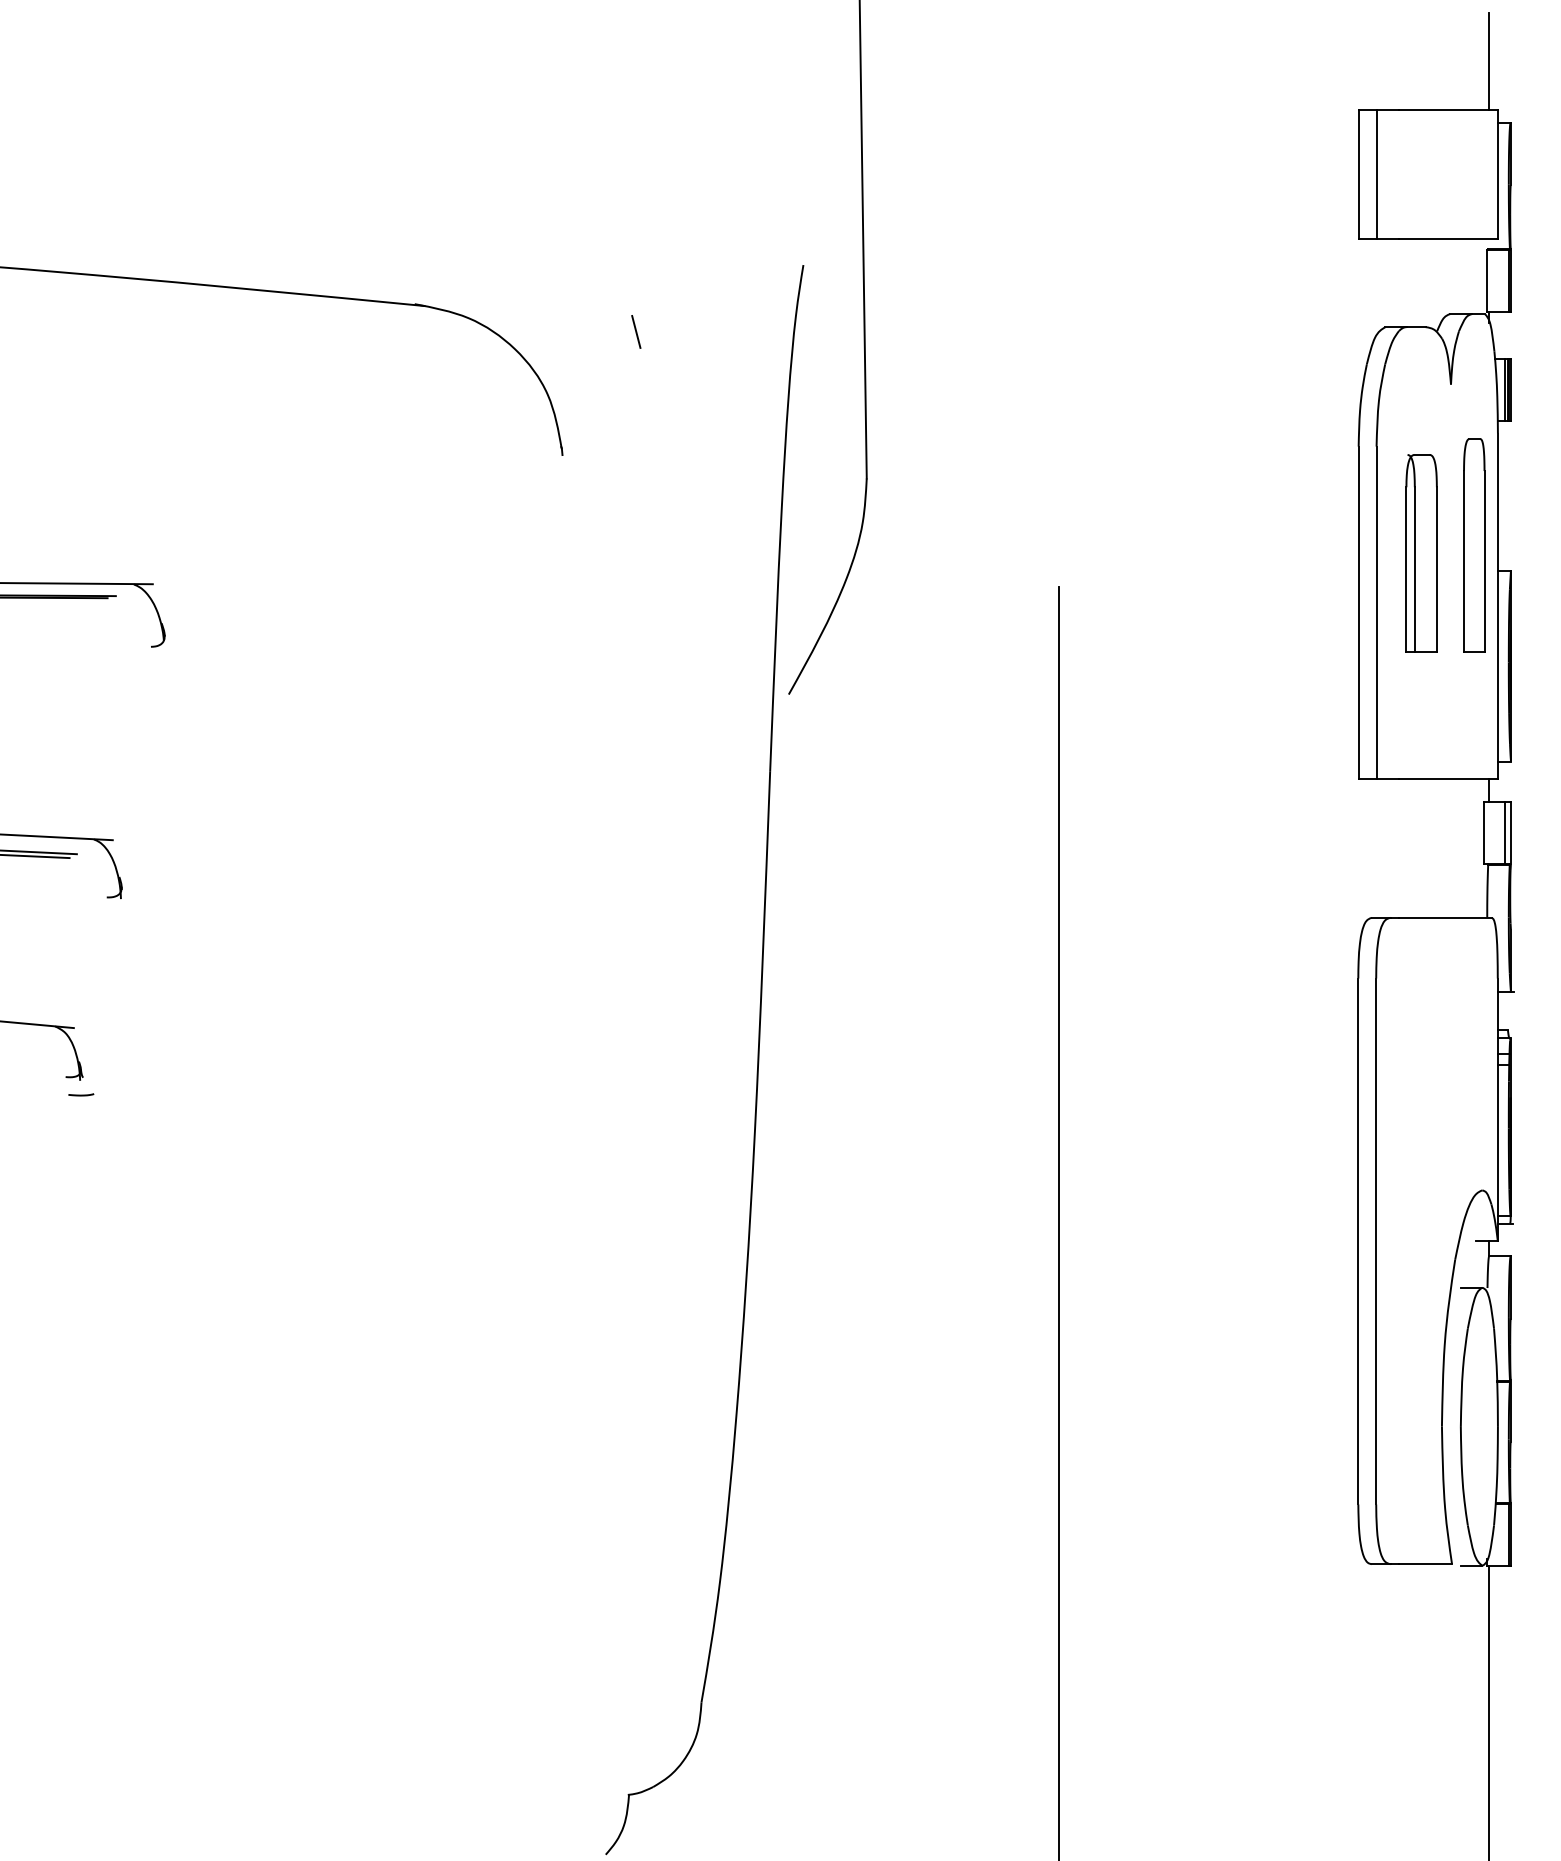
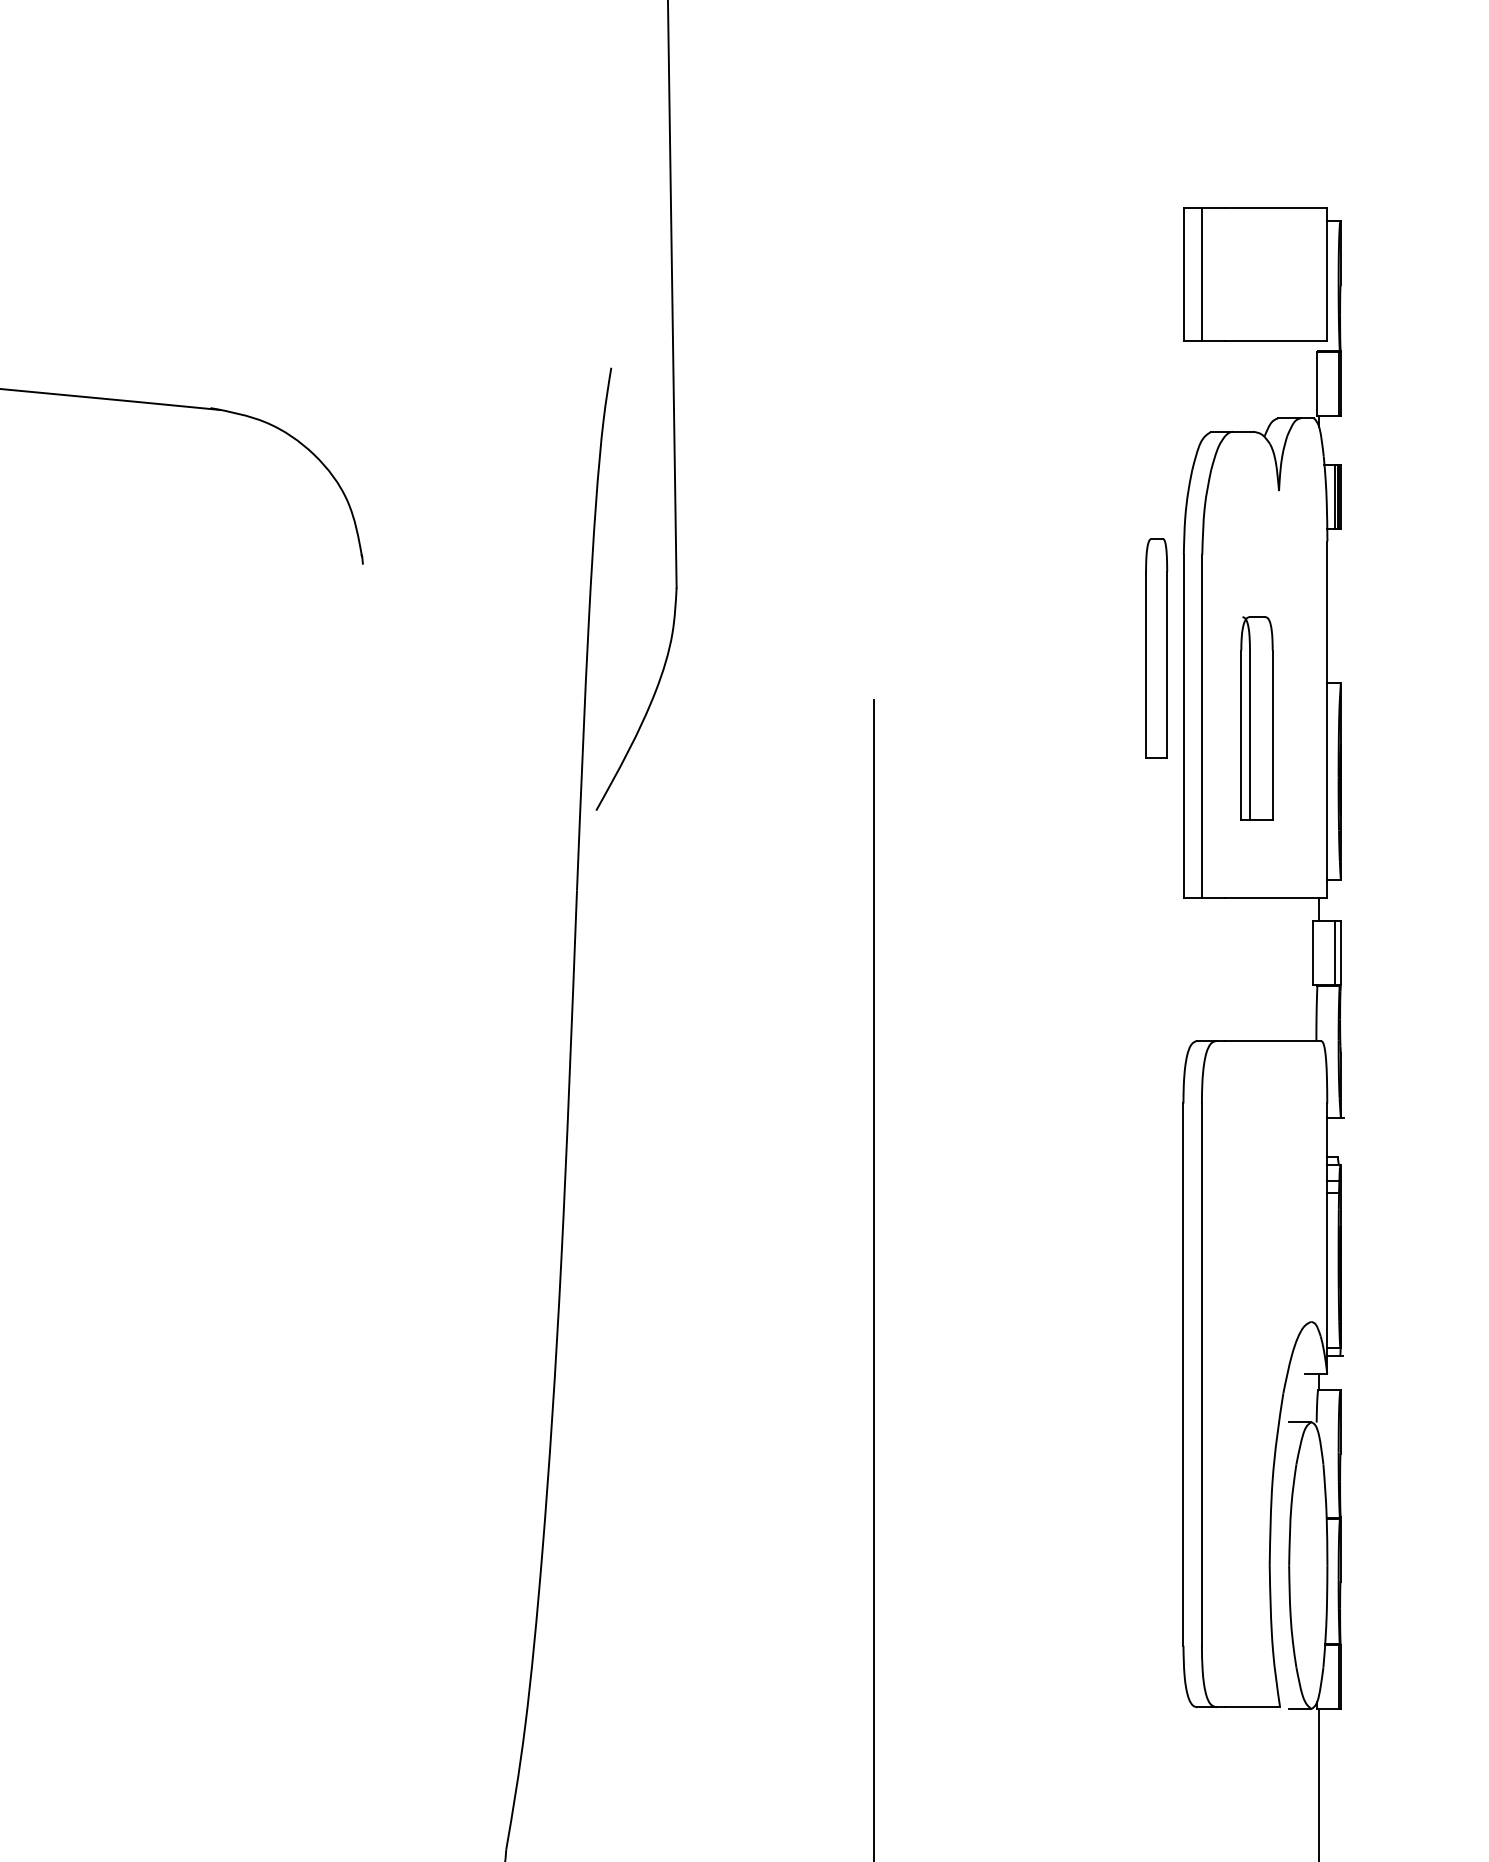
line: (1489, 61) -> (1318, 157), removed
line: (636, 331) -> (439, 436), removed
part: (1474, 545) -> (1156, 648), moved
part: (1421, 553) -> (1256, 718), moved

